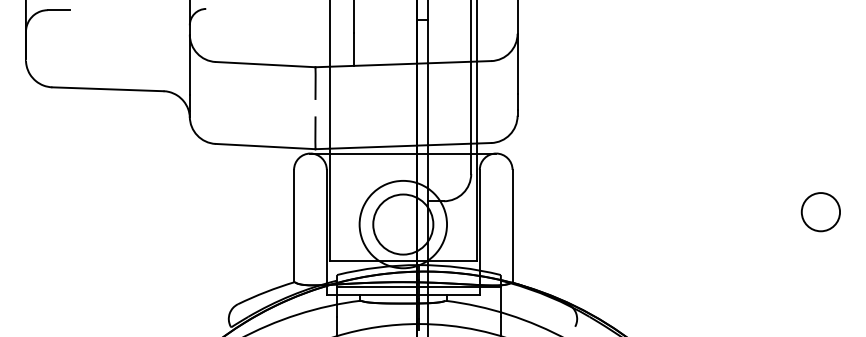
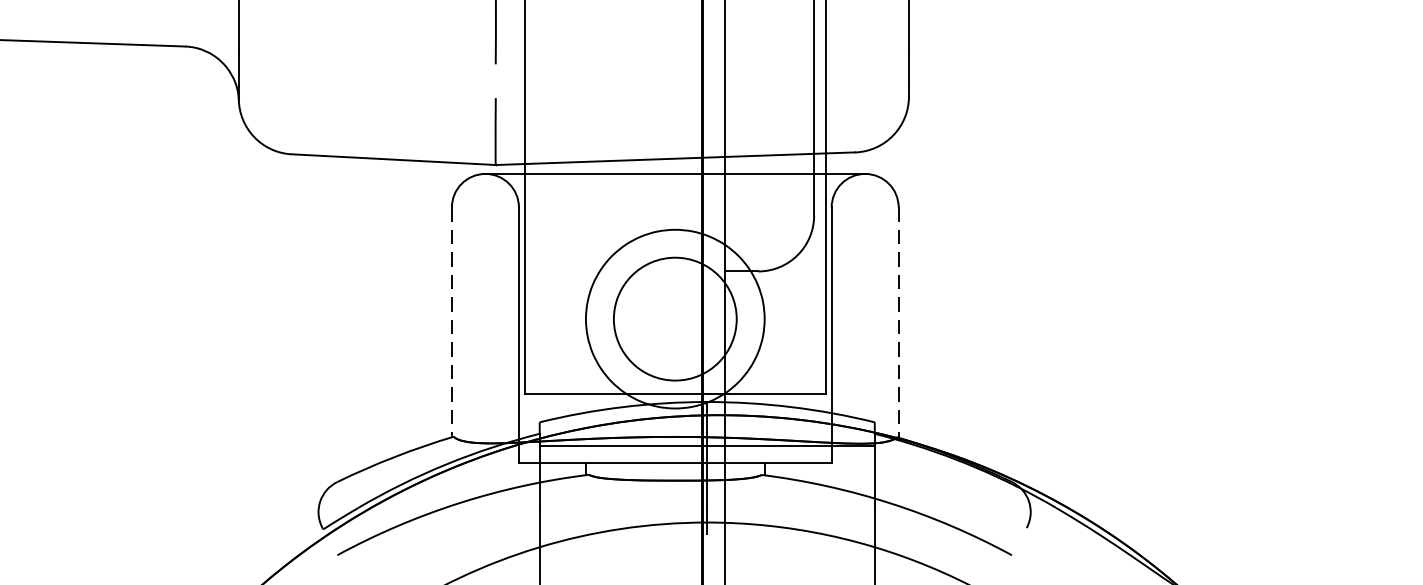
line: (294, 226) -> (452, 323), solid -> dashed
line: (512, 226) -> (898, 323), solid -> dashed

